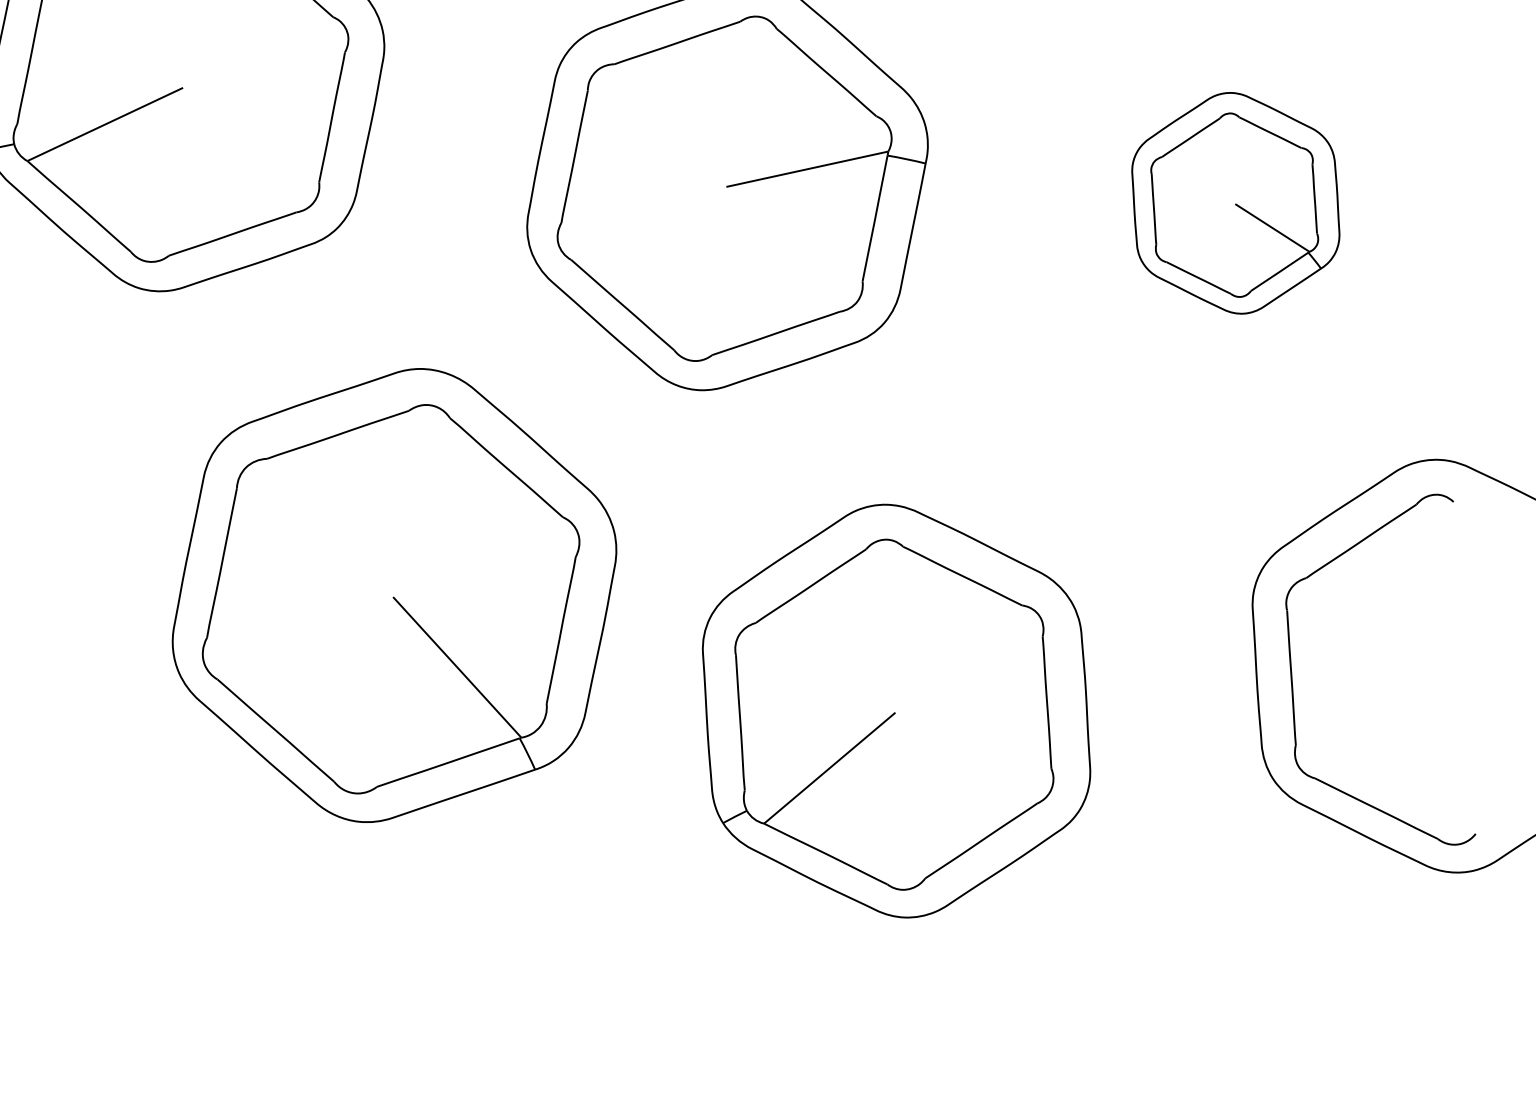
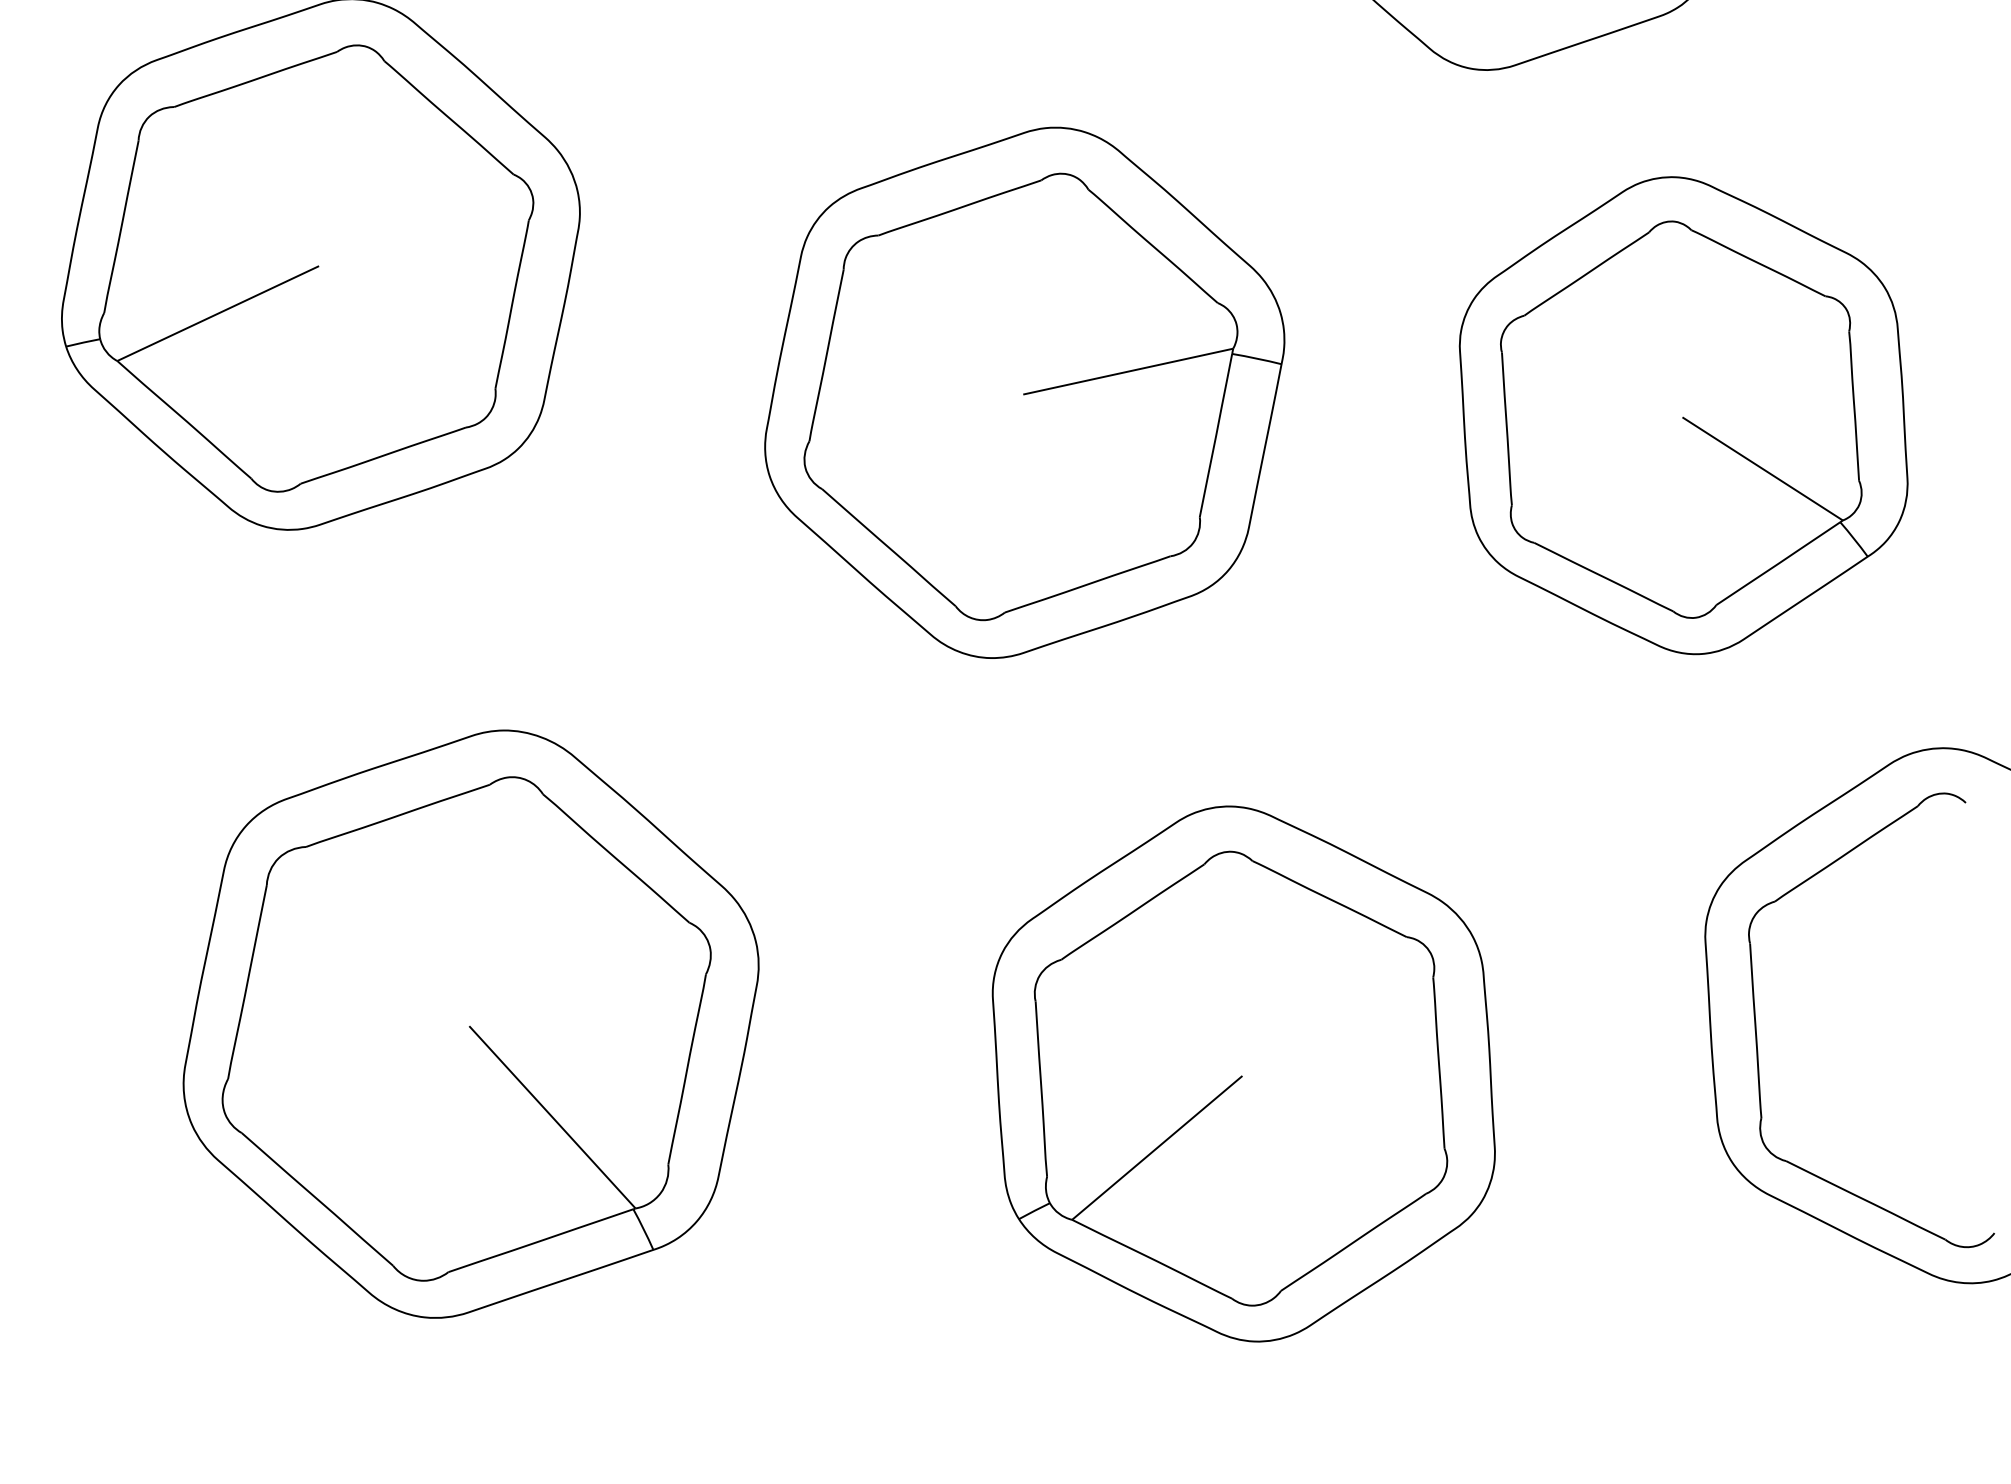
part: (1235, 203) -> (1683, 415), size x1.67
part: (394, 595) -> (470, 1023), moved

